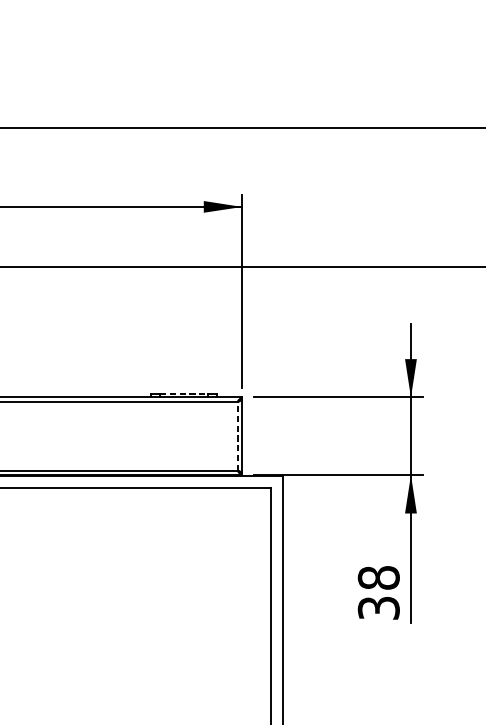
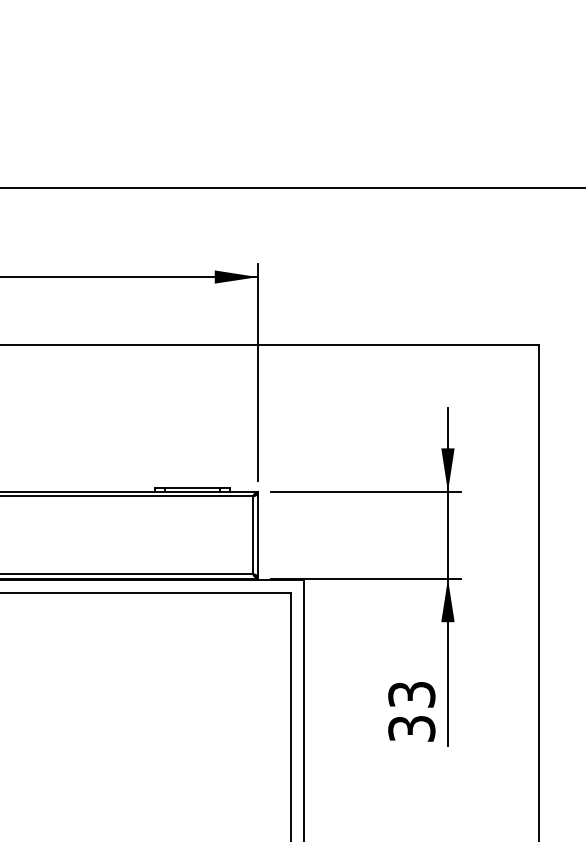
line: (184, 393) -> (193, 487), dashed -> solid
line: (238, 436) -> (253, 535), dashed -> solid
text: (378, 577) -> (411, 694), 38 -> 33

